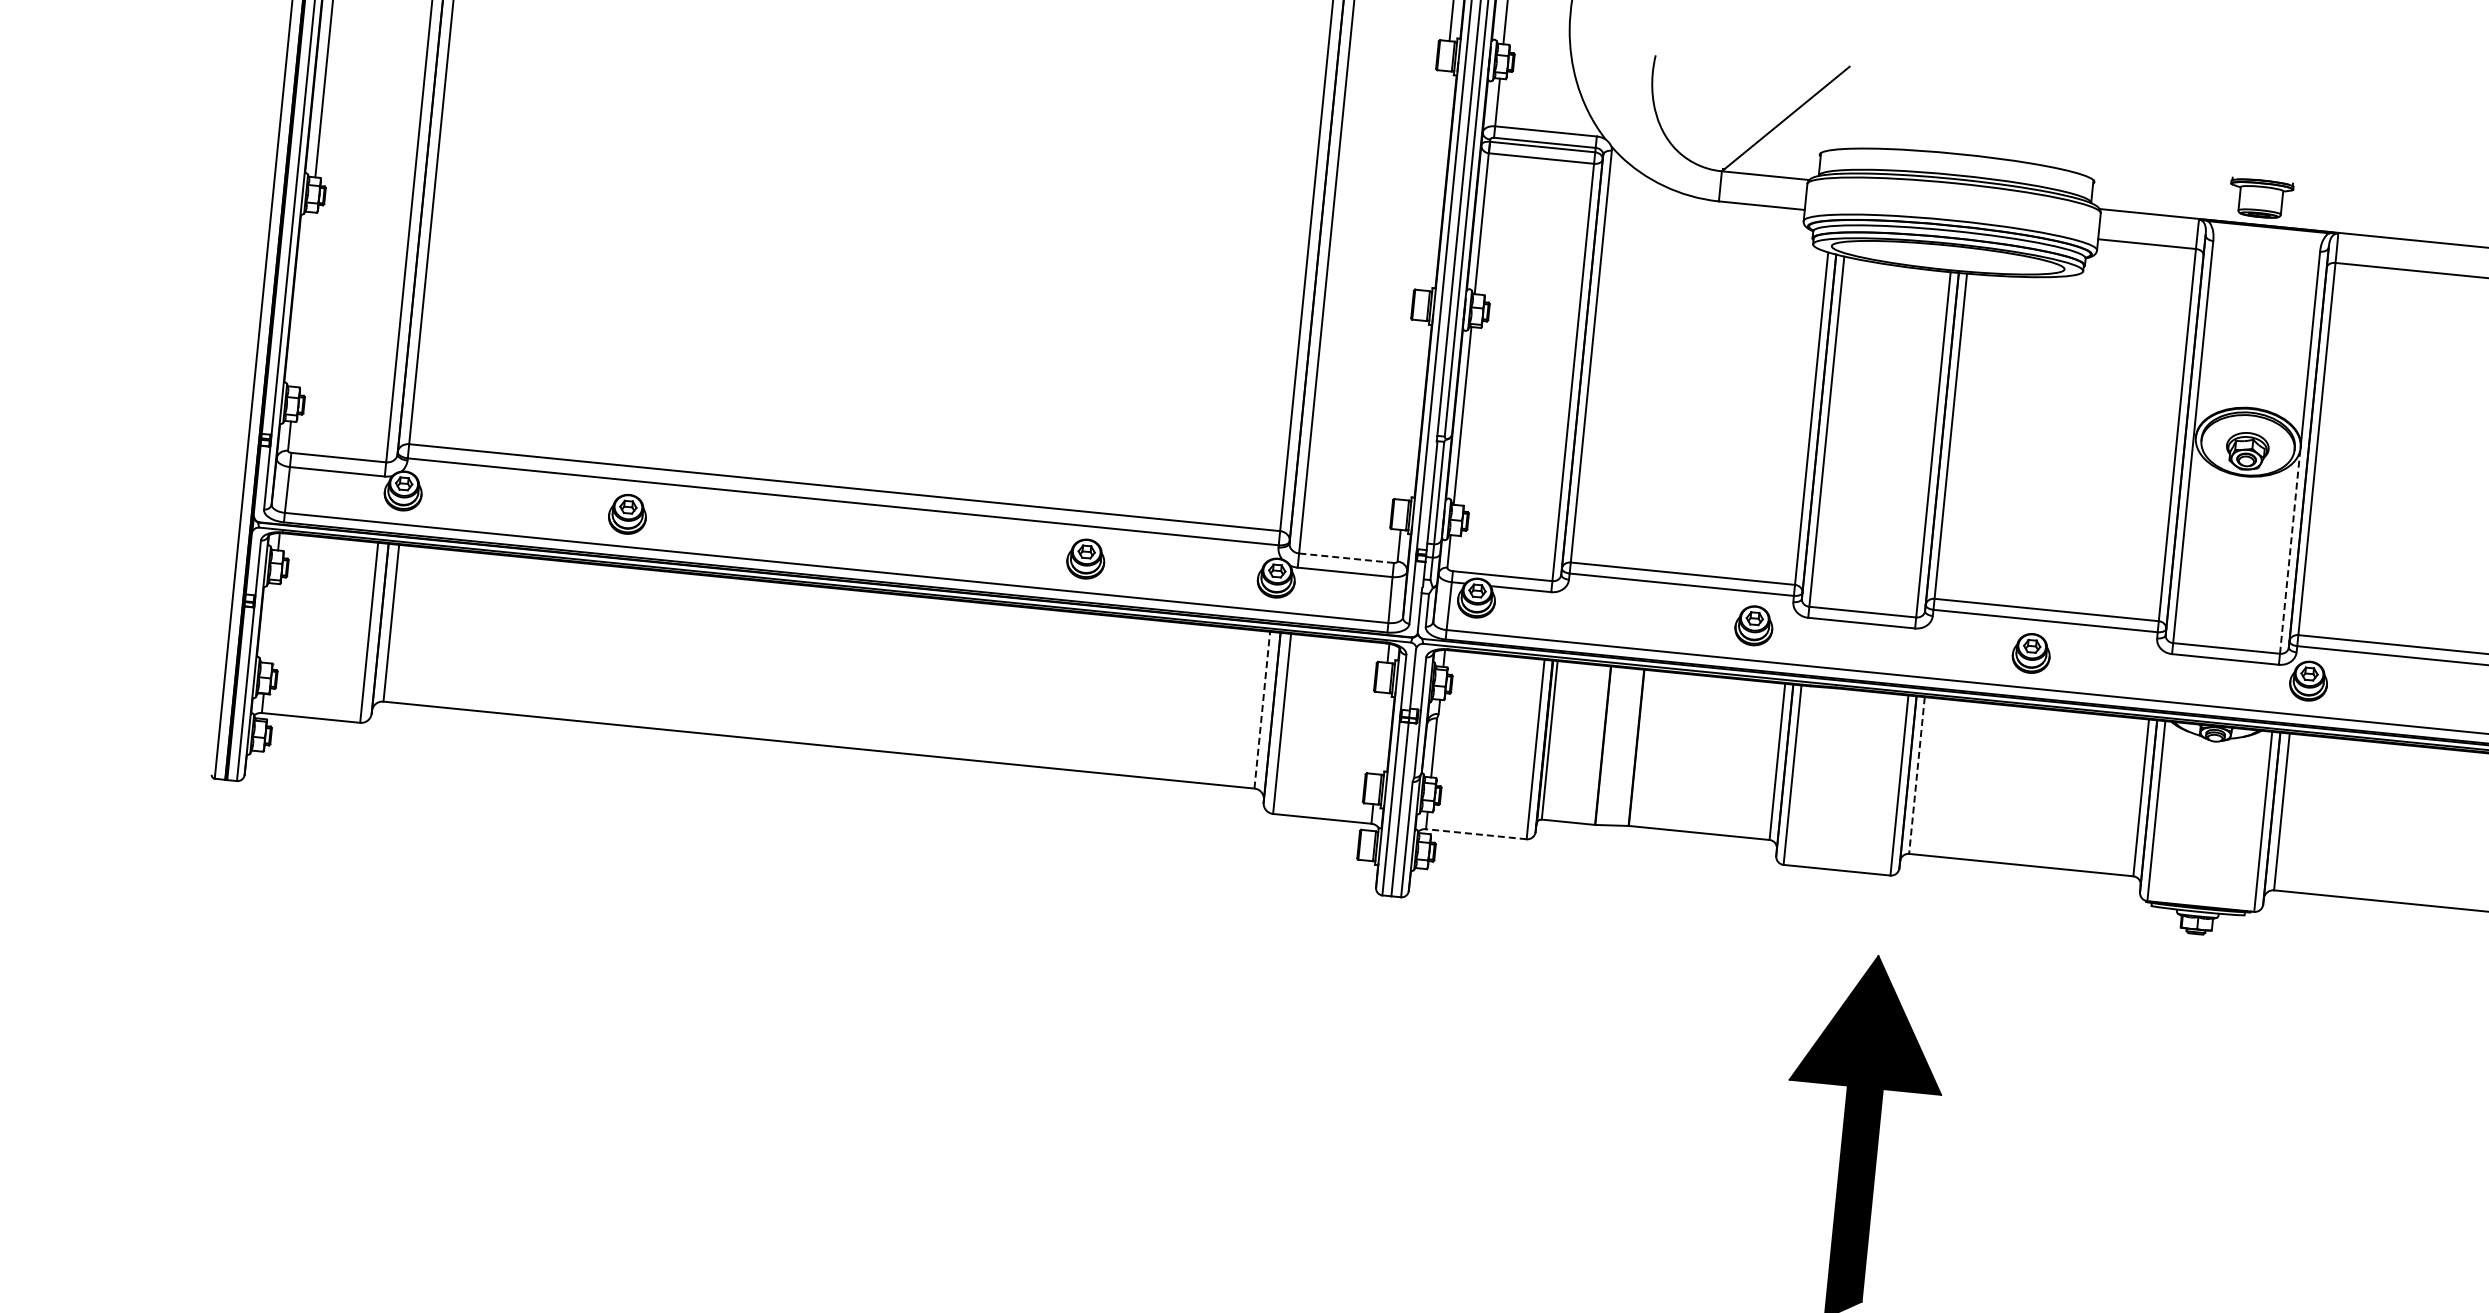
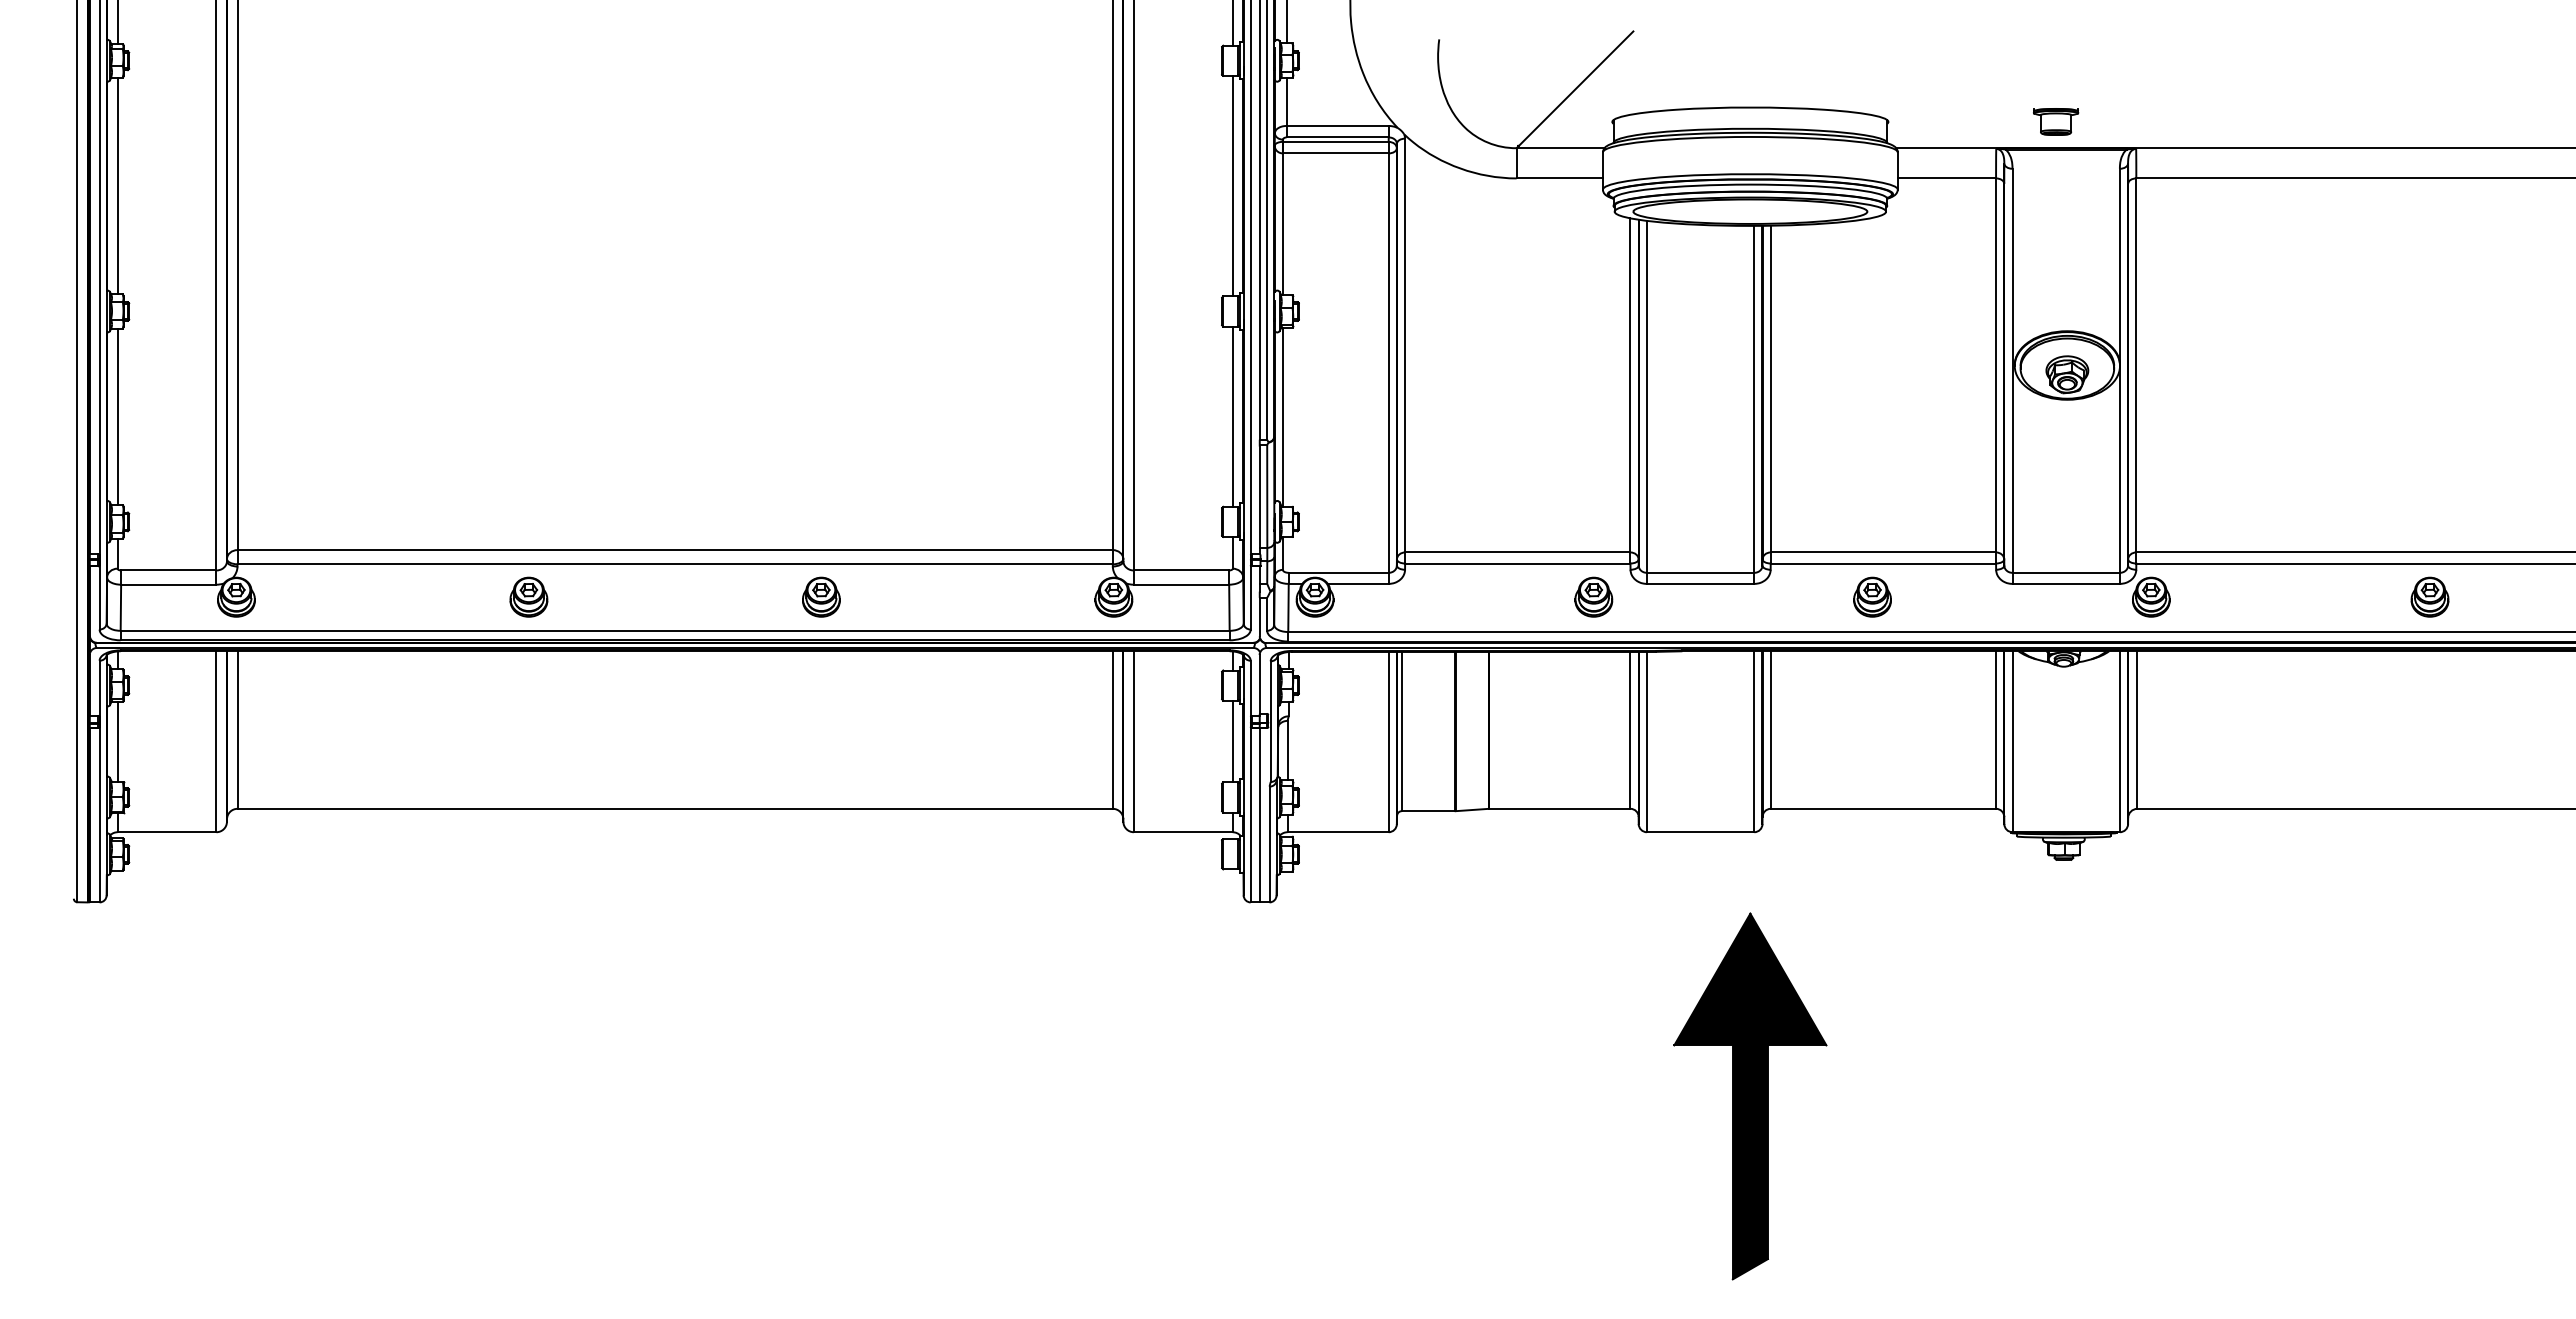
line: (1435, 180) -> (1232, 185), added
part: (2261, 198) -> (2056, 121), size x0.71
line: (303, 299) -> (117, 416), added
line: (1412, 410) -> (1232, 416), added
part: (627, 513) -> (528, 596), moved
line: (2289, 551) -> (2119, 470), dashed -> solid
part: (1086, 558) -> (821, 596), moved
line: (1346, 558) -> (1181, 570), dashed -> solid
line: (270, 623) -> (117, 742), added
line: (1261, 710) -> (1112, 730), dashed -> solid
line: (1380, 733) -> (1232, 741), added
line: (1916, 775) -> (1770, 730), dashed -> solid
line: (1476, 834) -> (1338, 832), dashed -> solid

